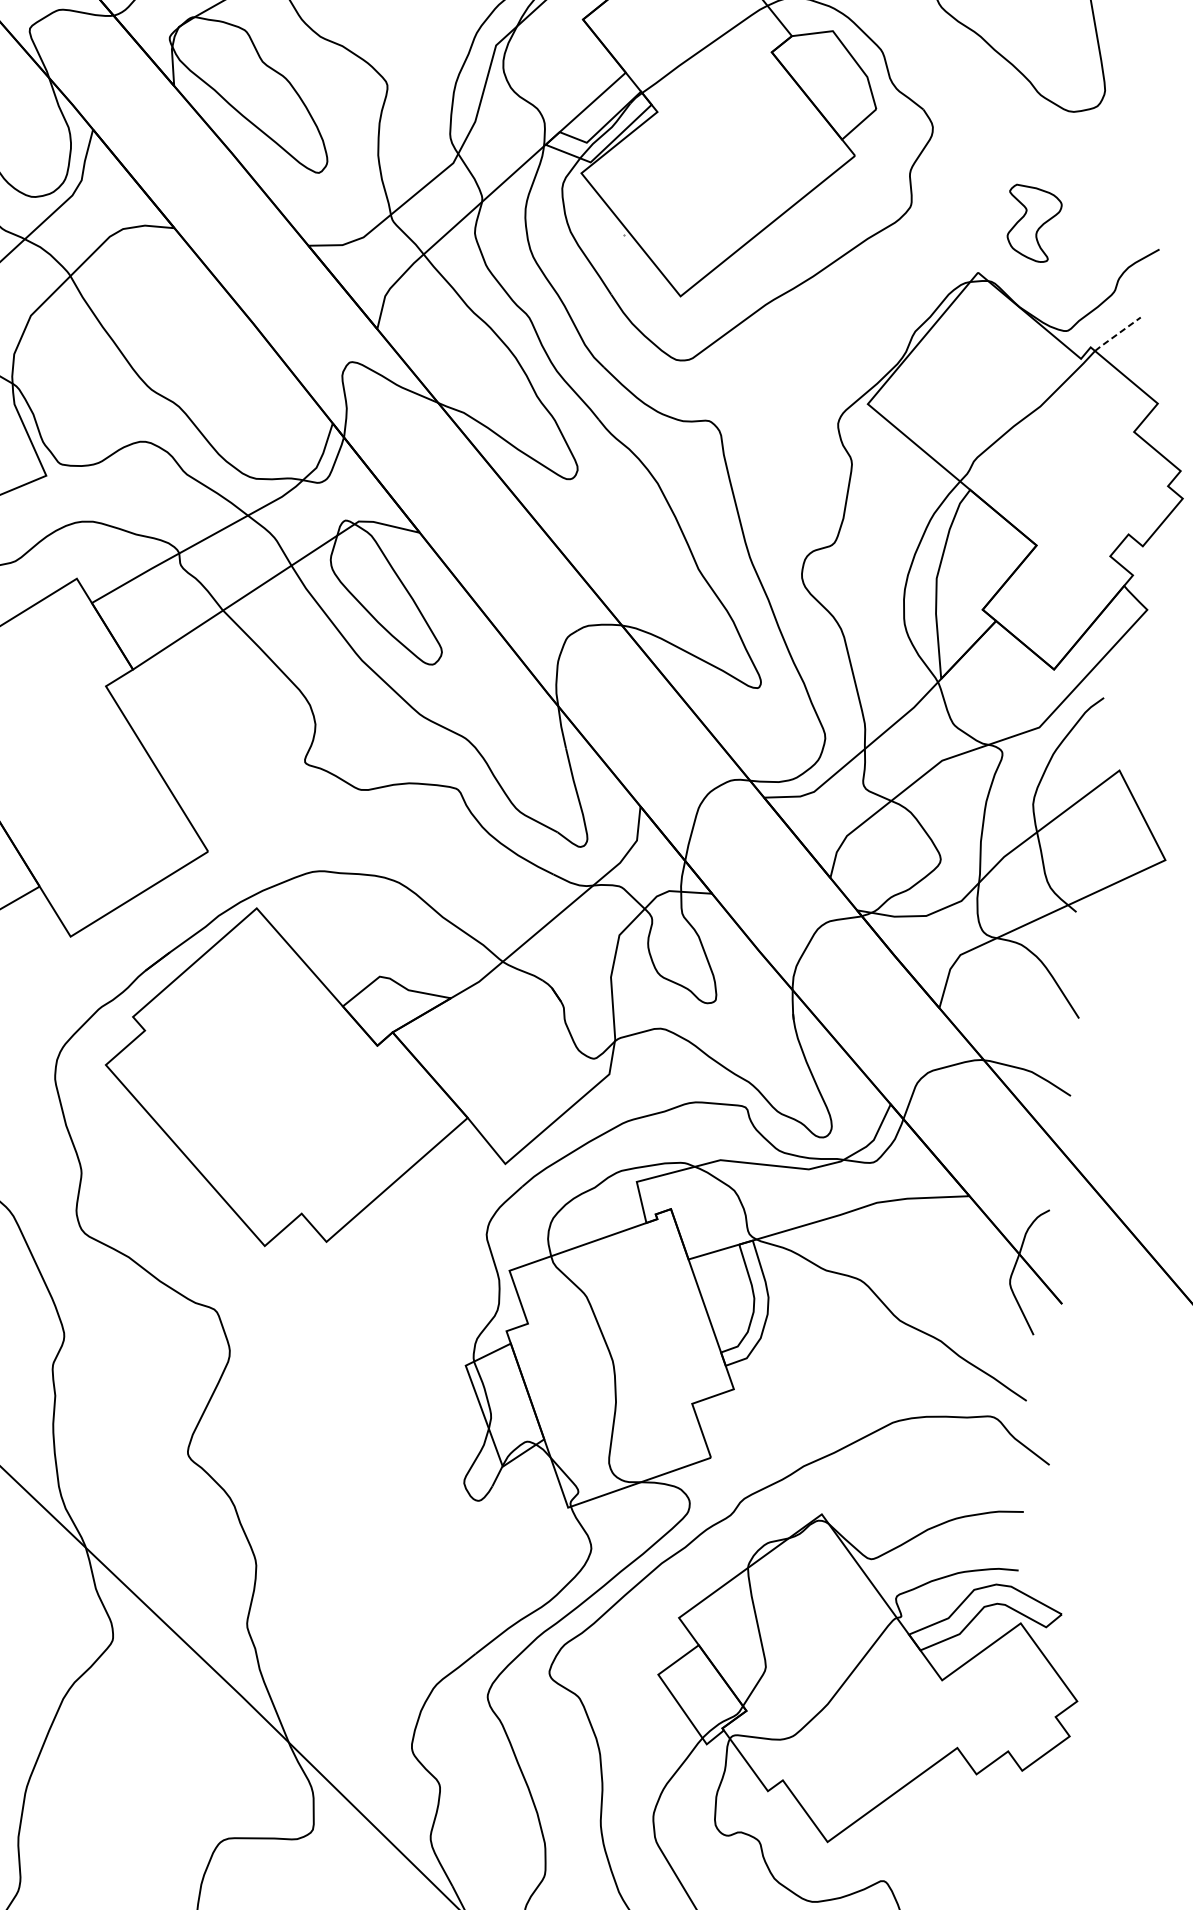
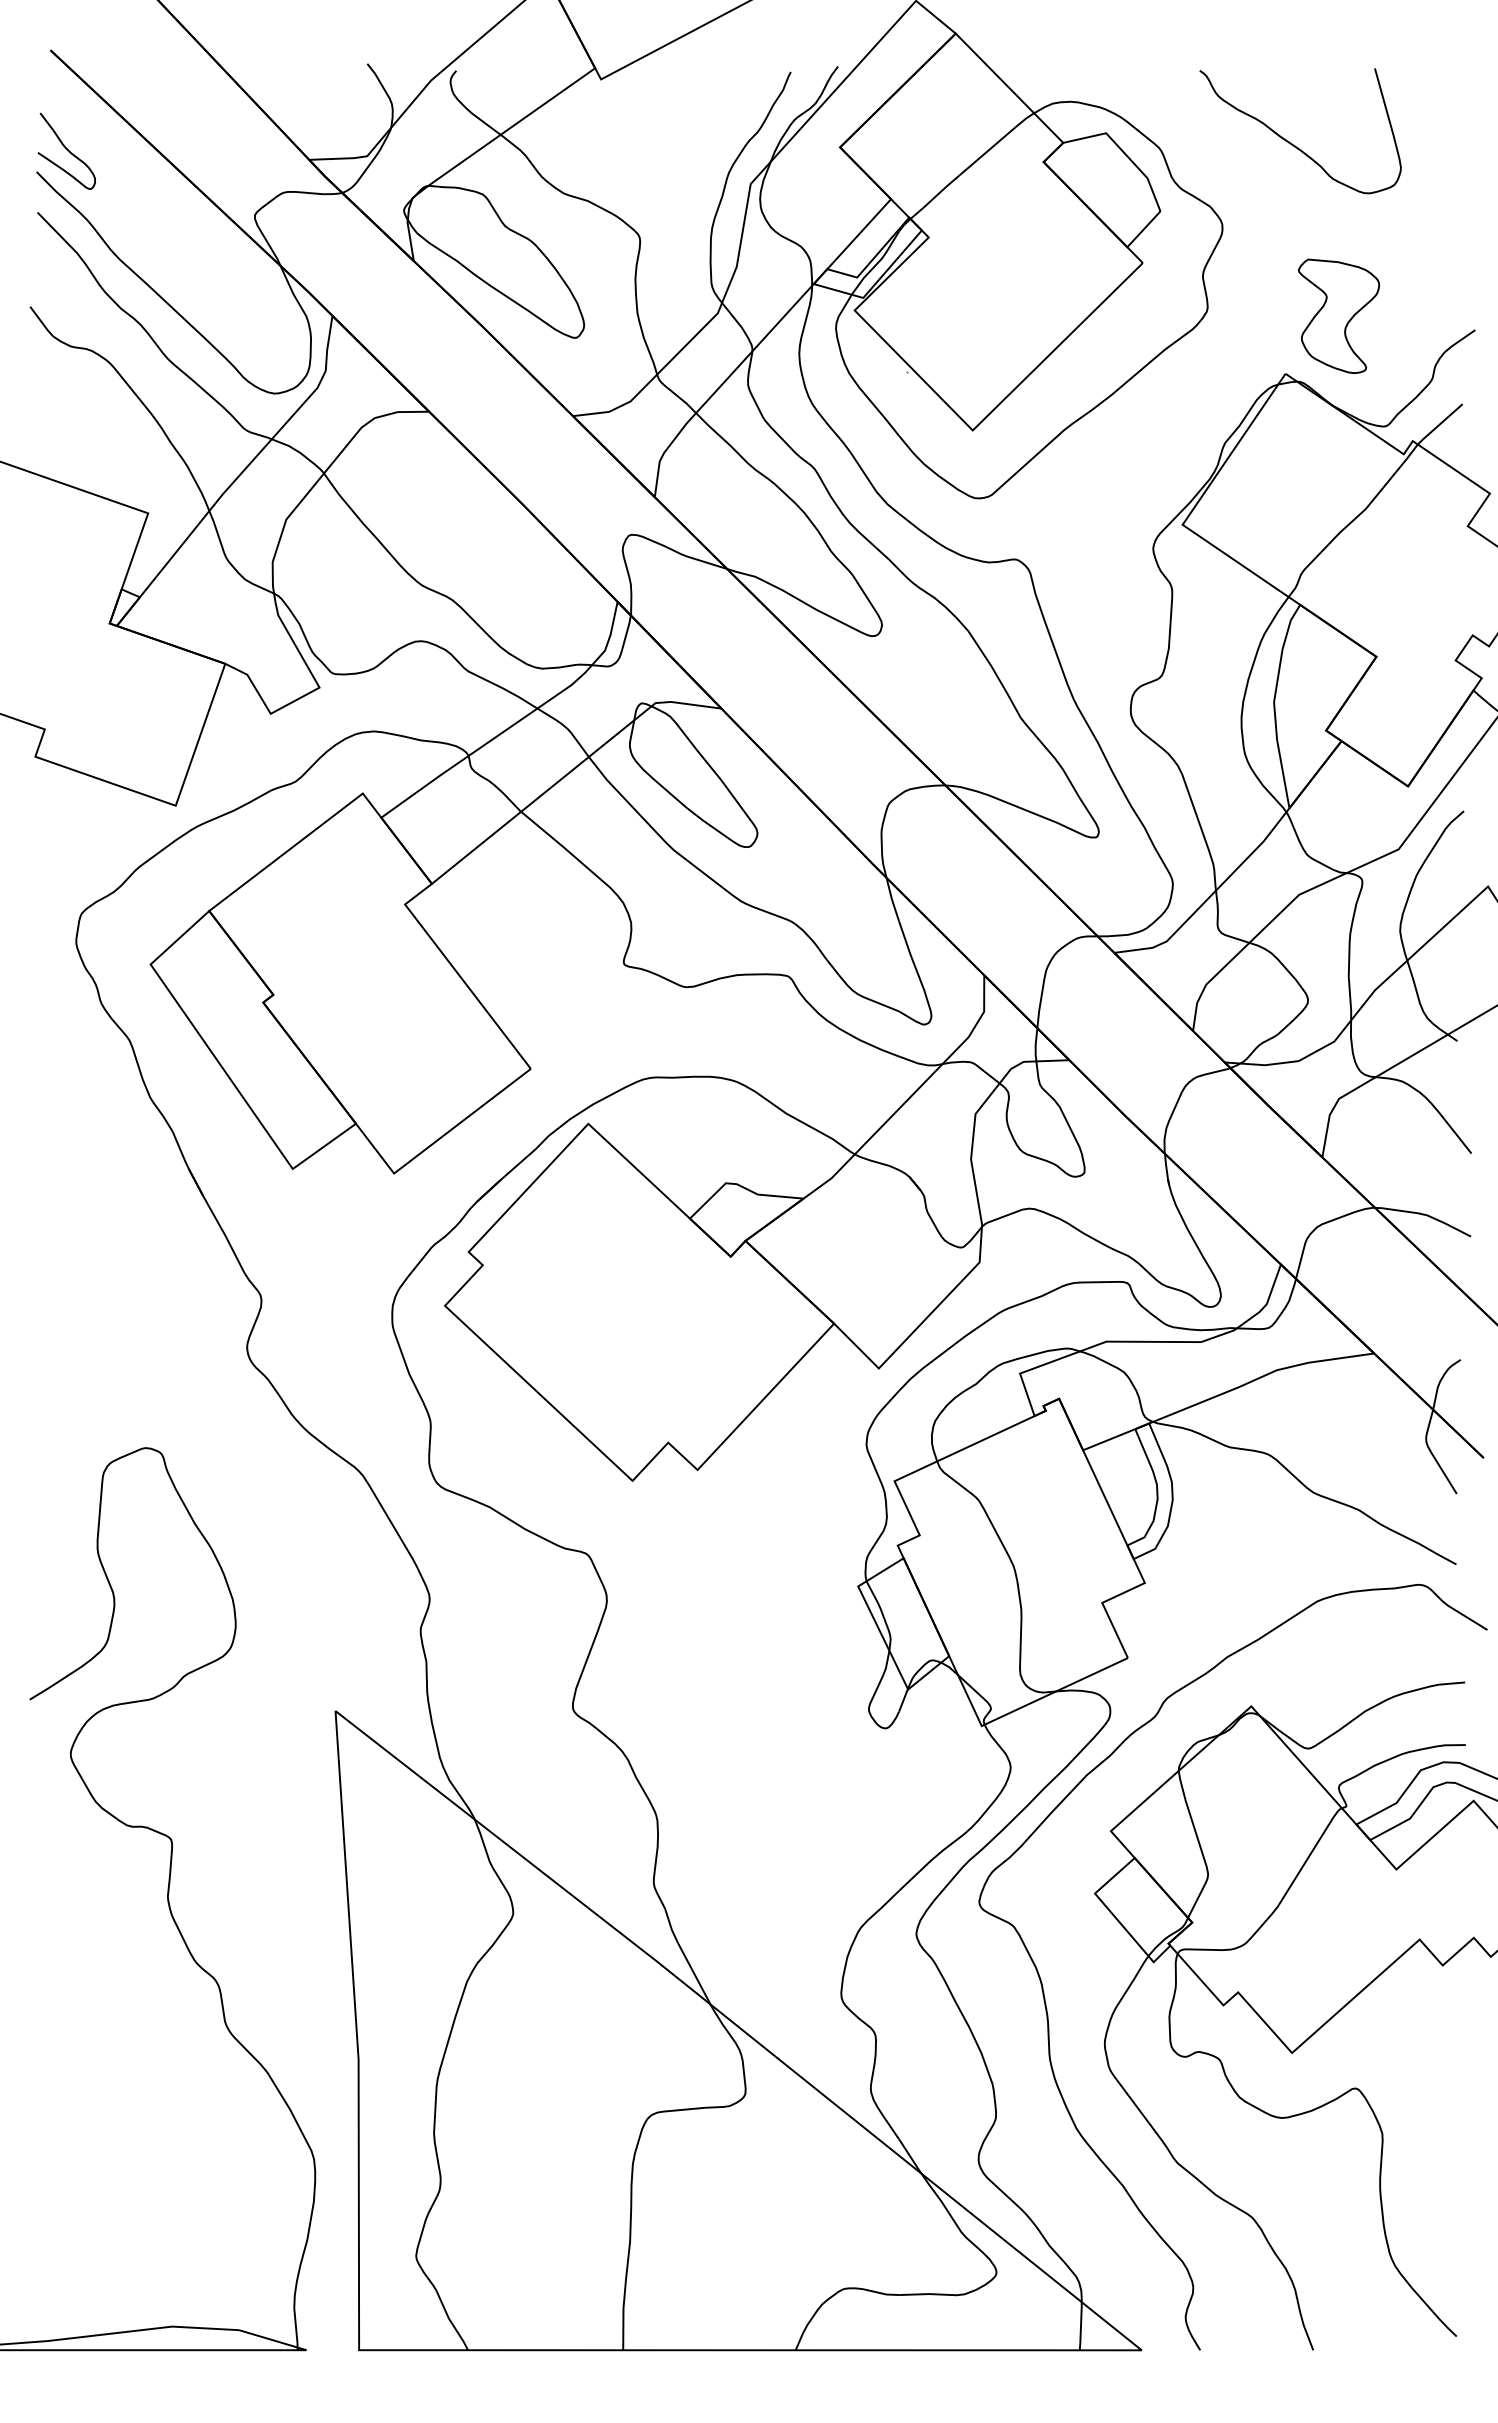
part: (1032, 223) -> (1338, 315), size x1.43
line: (1117, 334) -> (1439, 424), dashed -> solid

